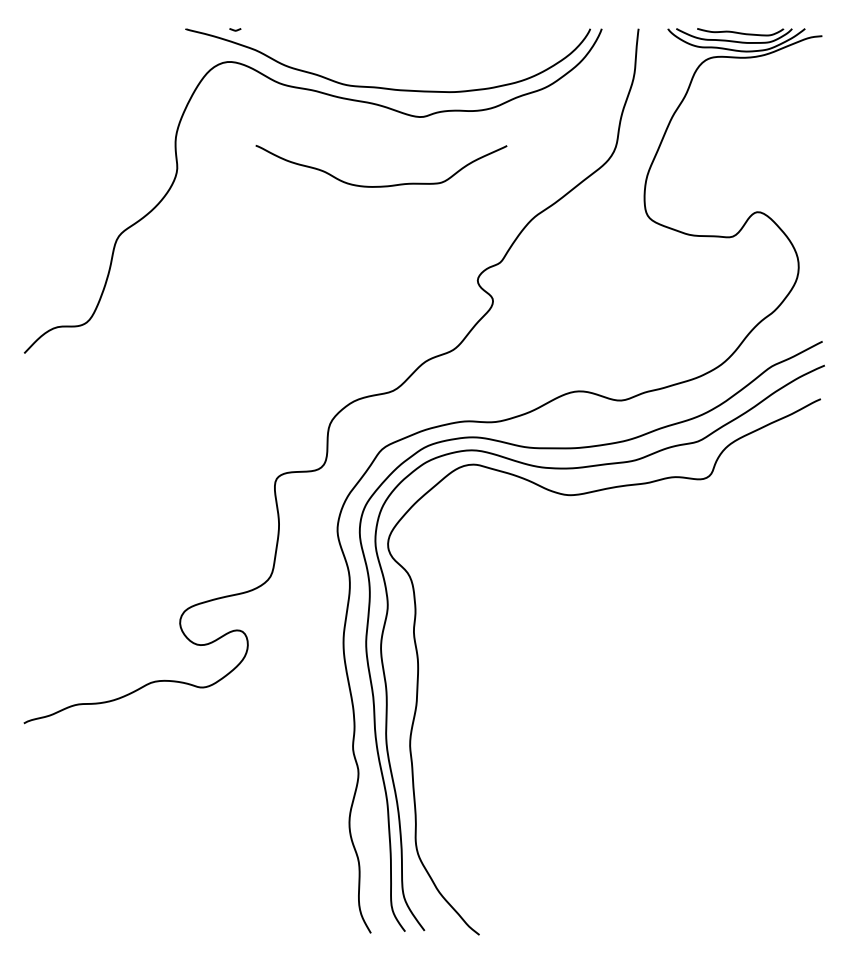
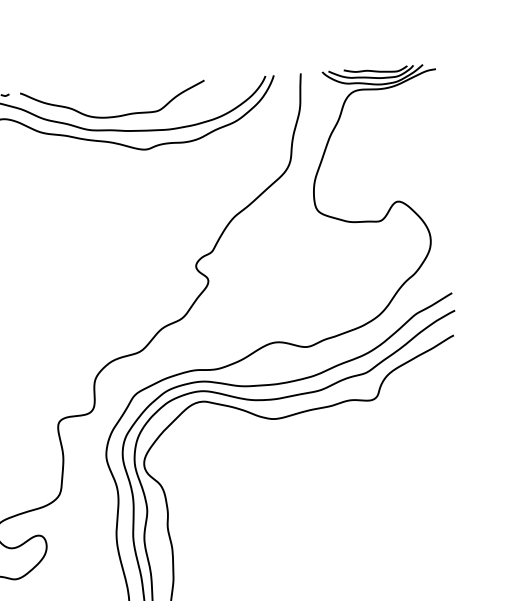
curve: (381, 185) -> (114, 116), moved

